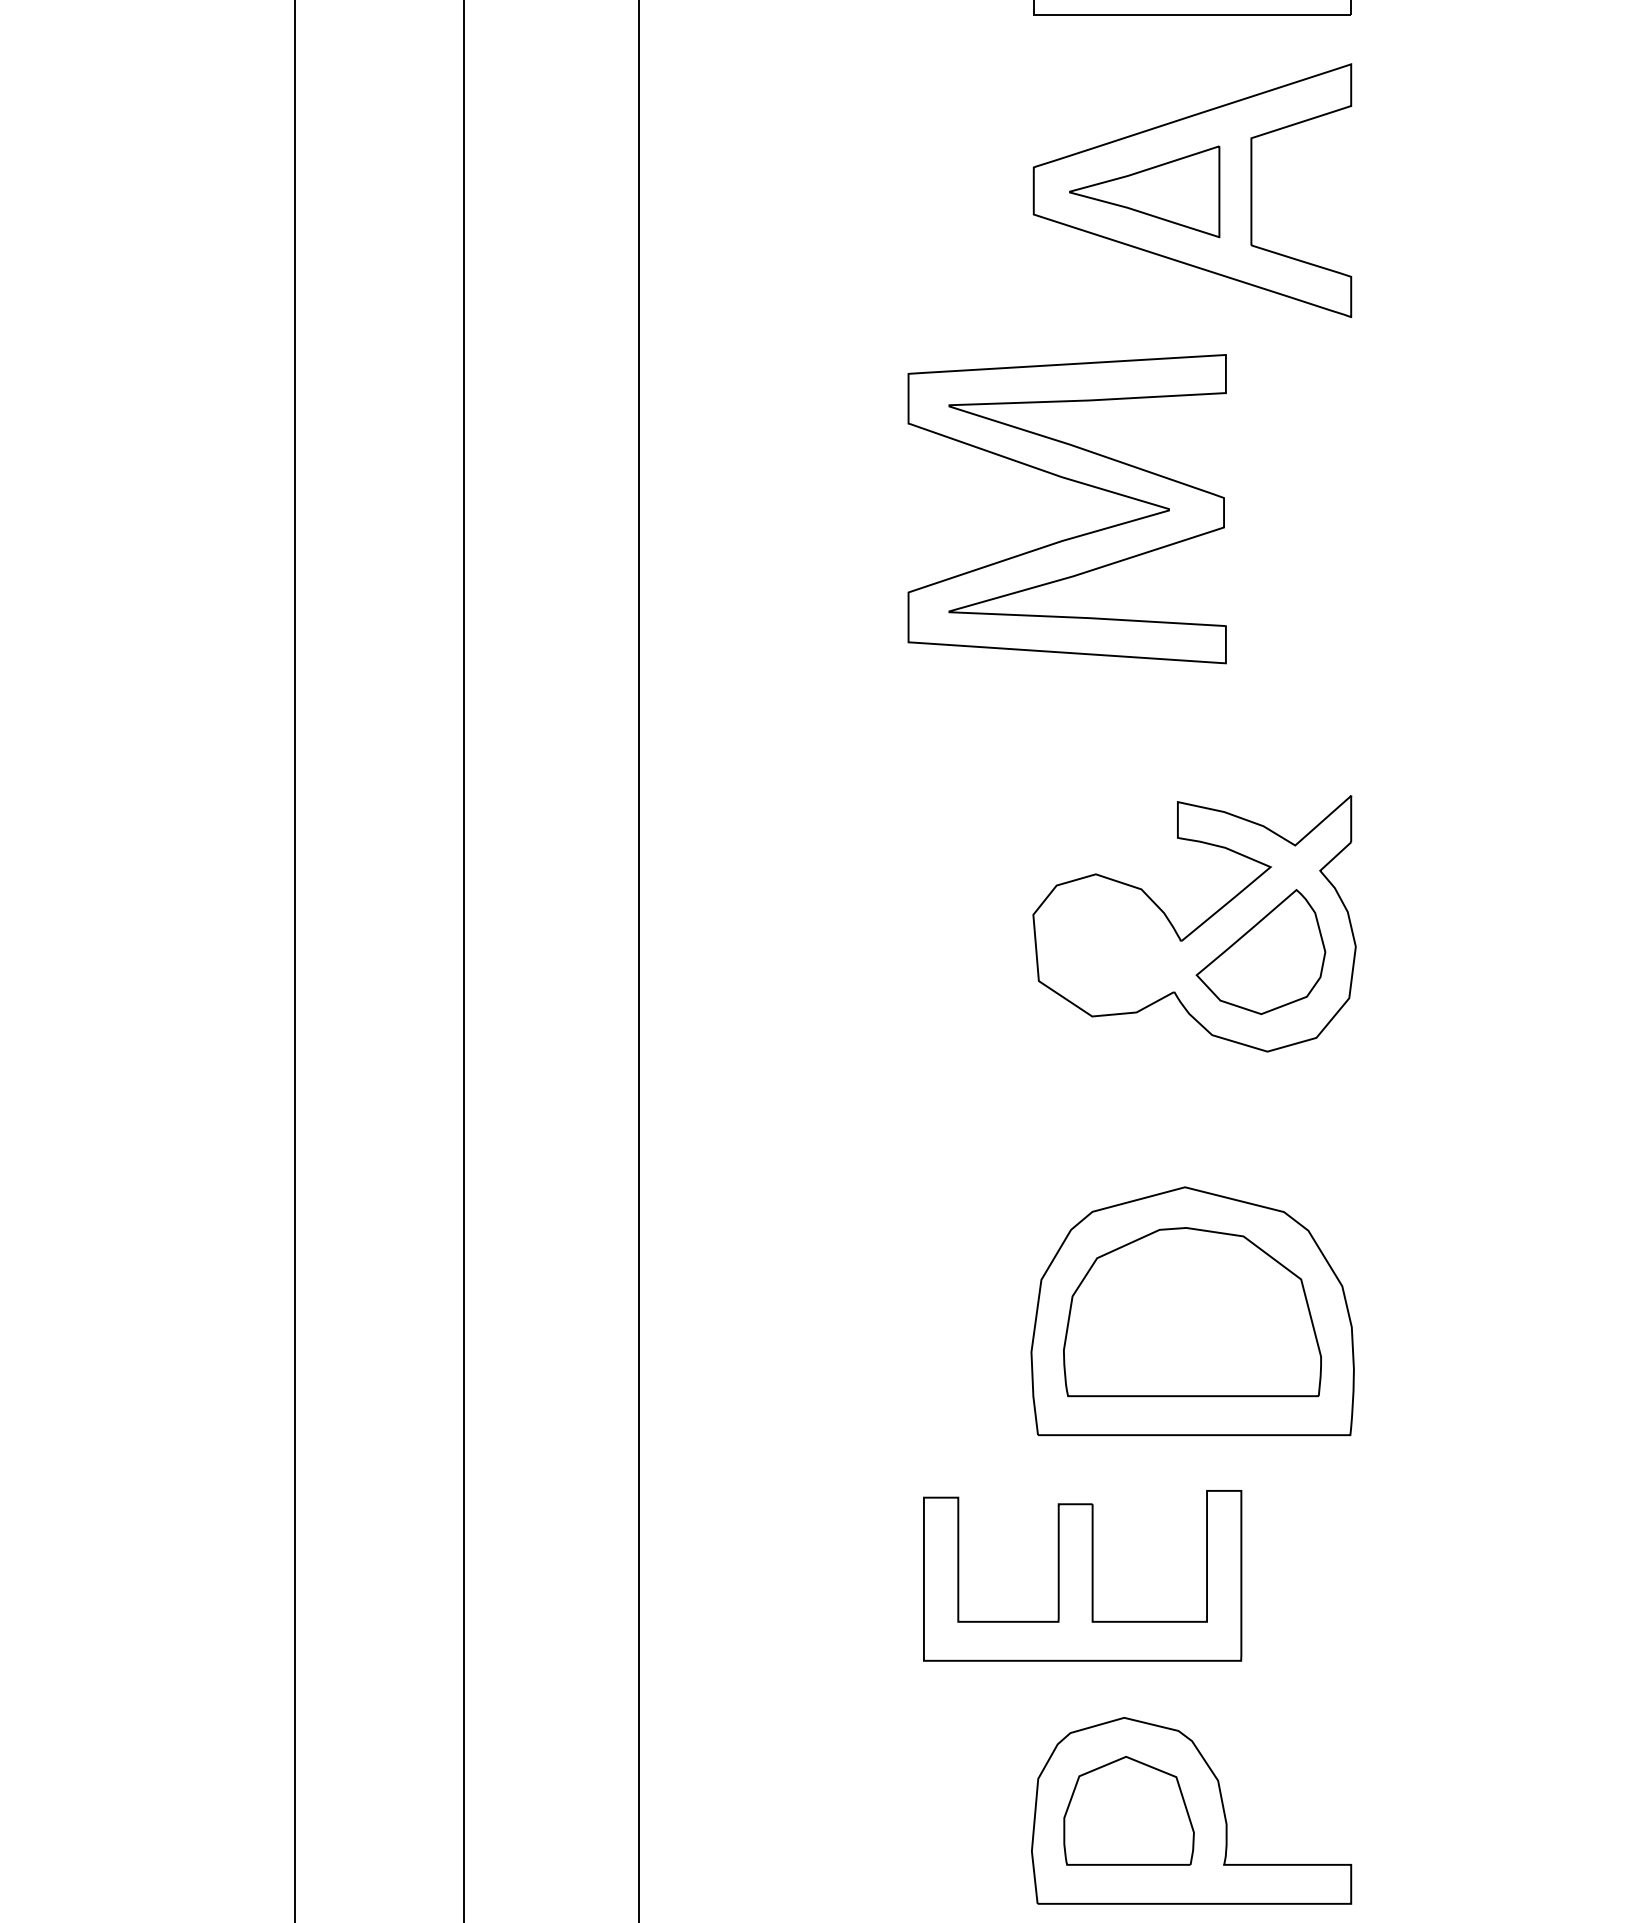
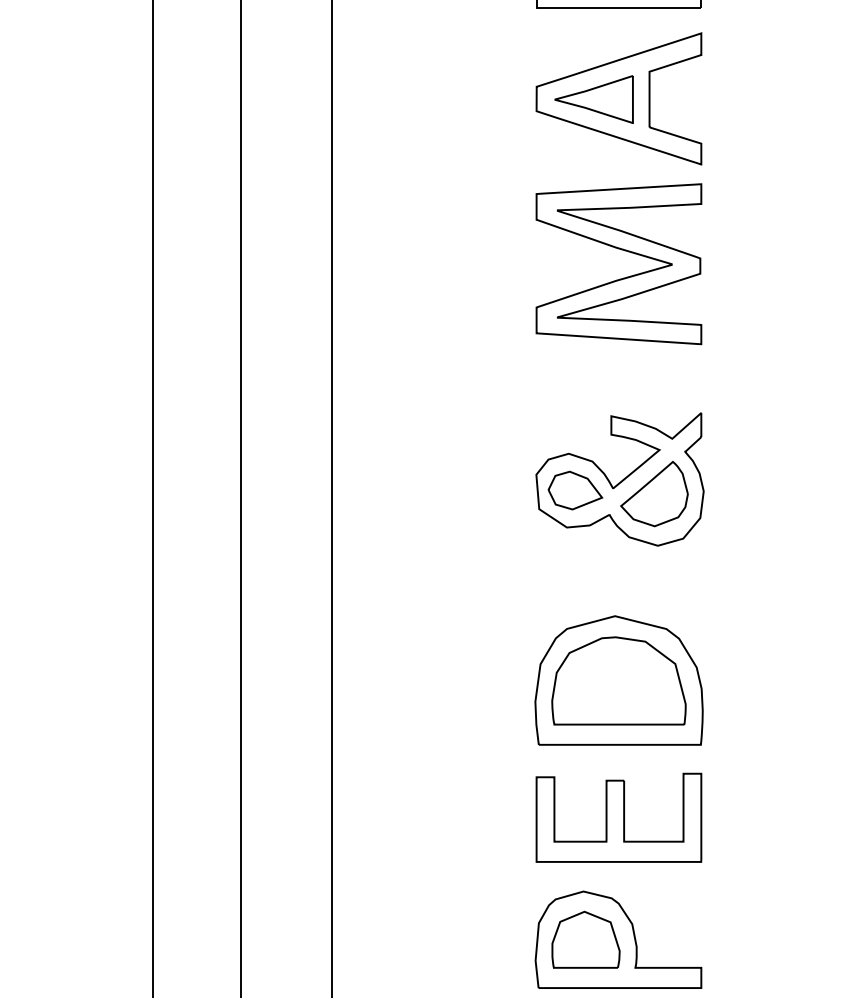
part: (1075, 534) -> (623, 277), moved
part: (1108, 945) -> (575, 490), added
part: (1081, 1575) -> (618, 817), moved

